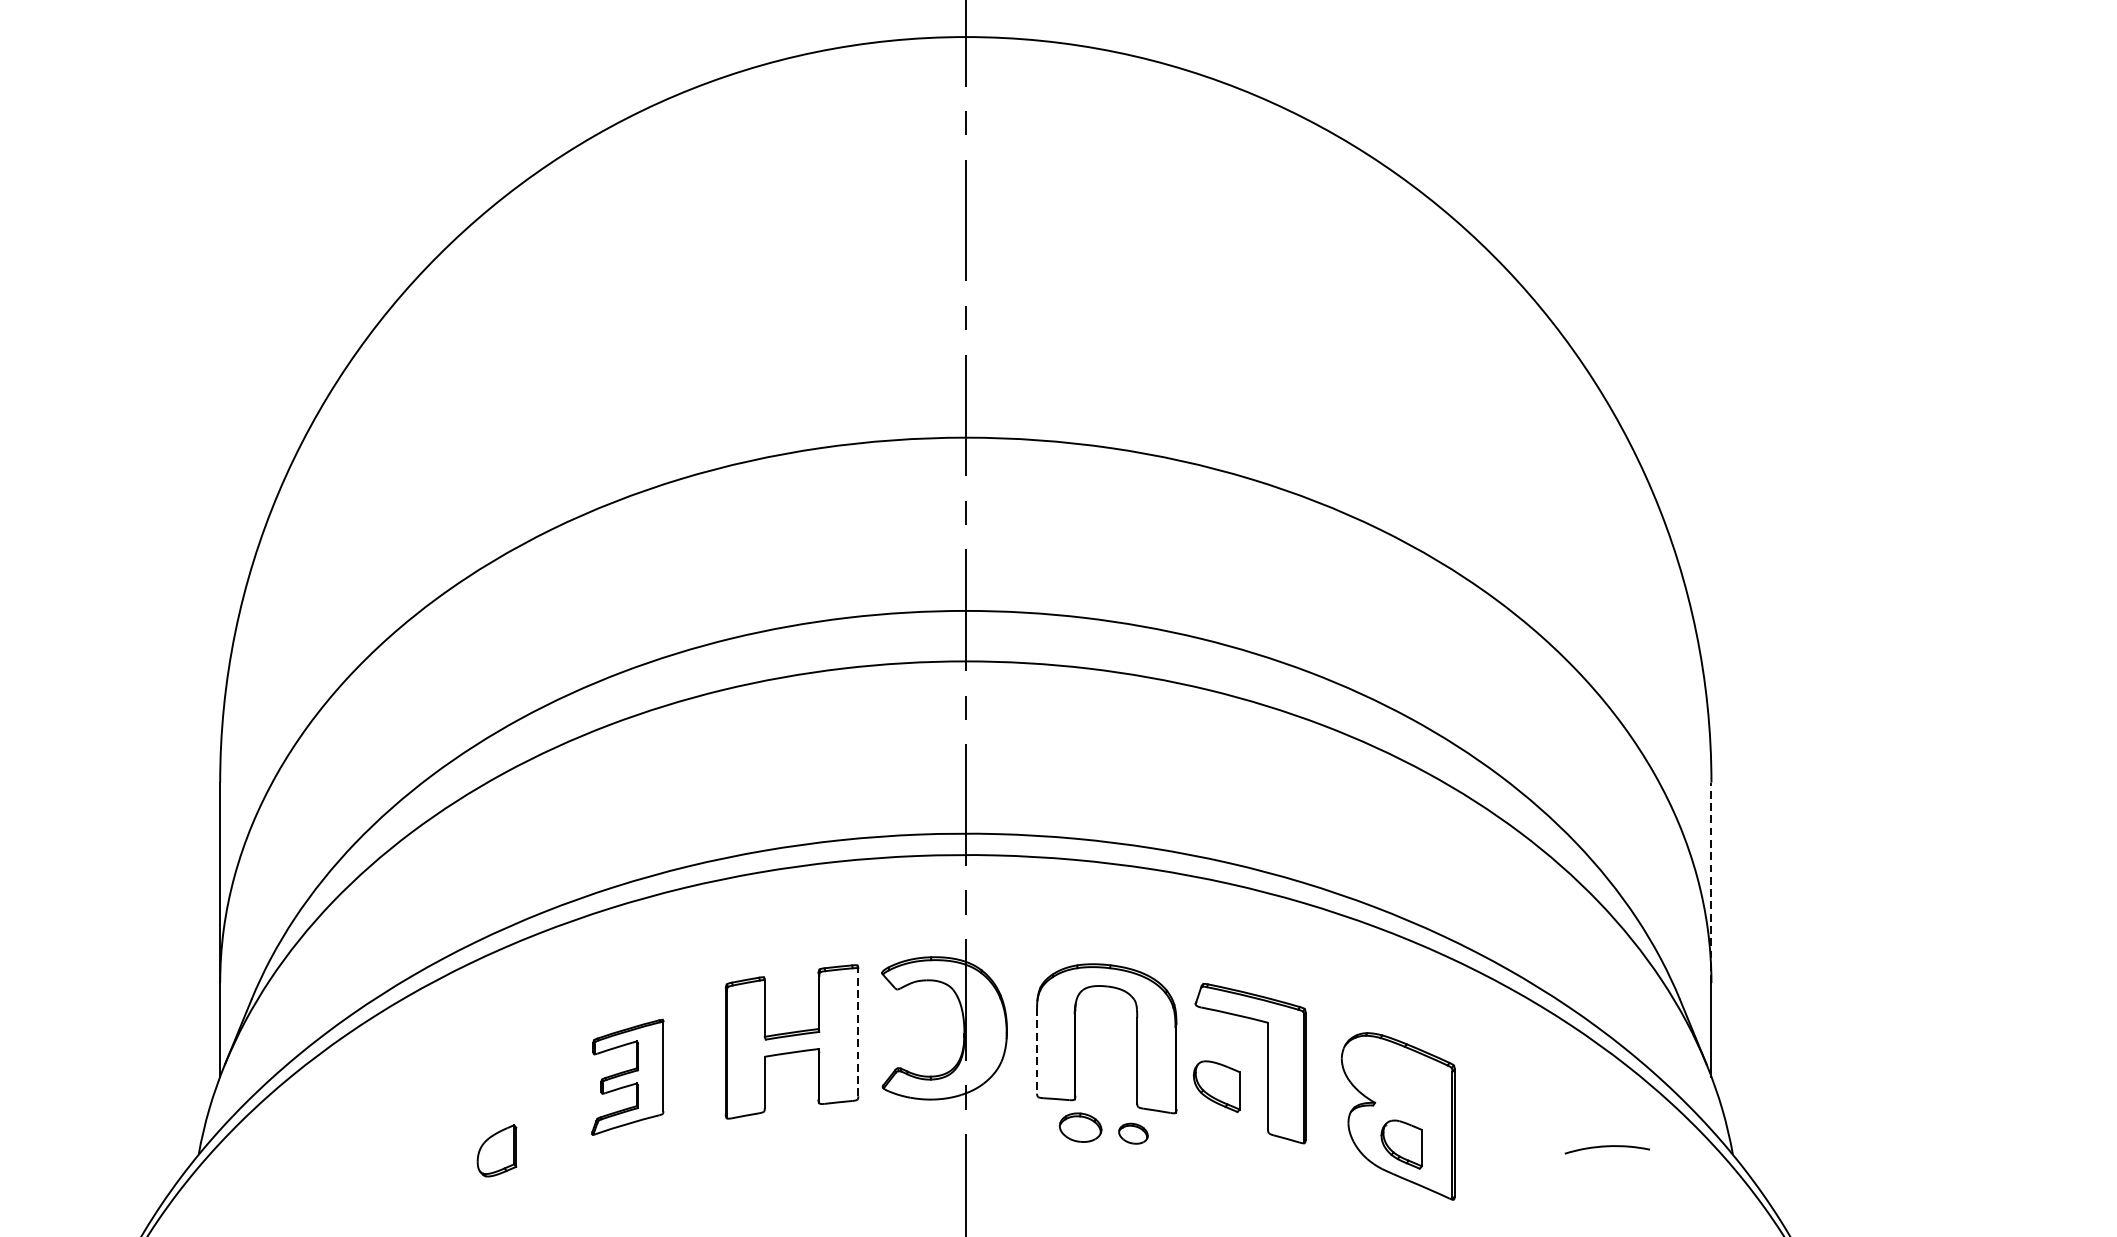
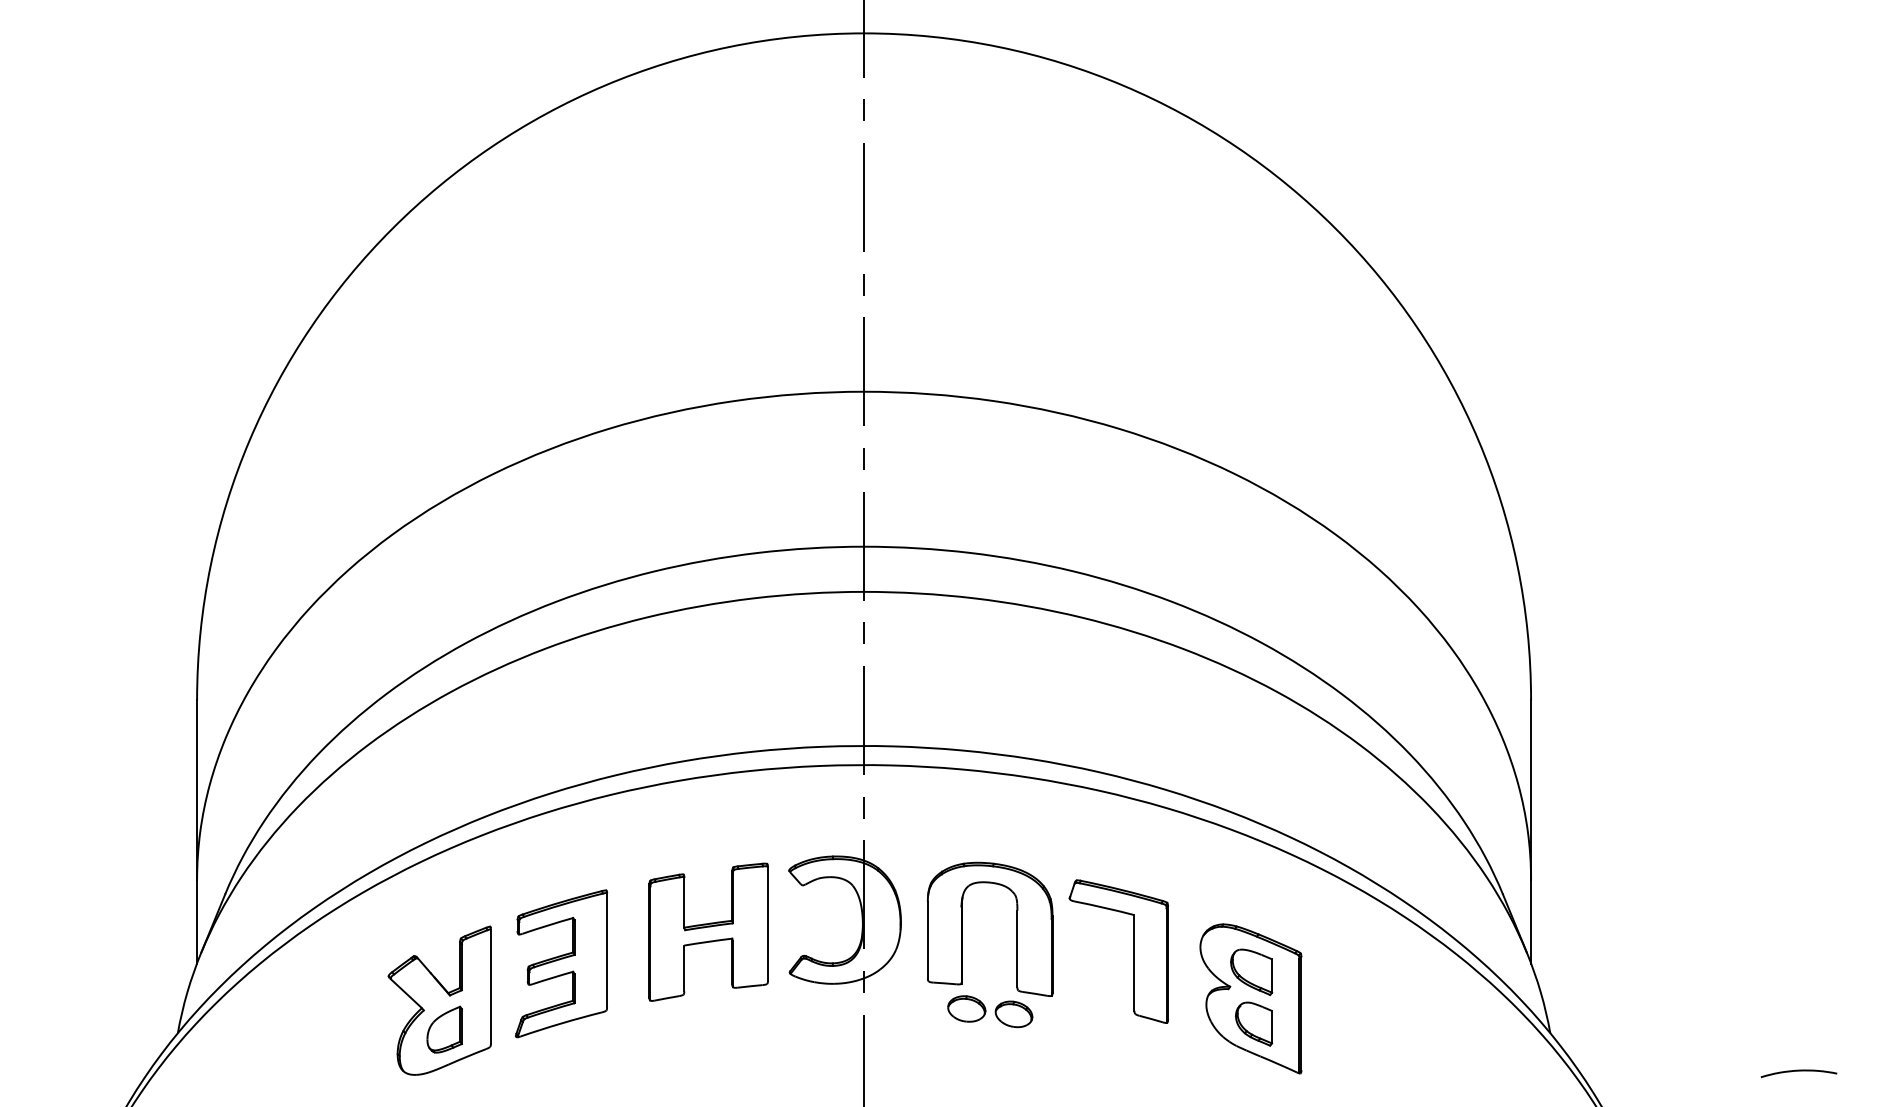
line: (1711, 883) -> (1531, 790), dashed -> solid
line: (857, 1032) -> (767, 923), dashed -> solid
line: (1036, 1051) -> (927, 940), dashed -> solid
part: (627, 1076) -> (561, 963), size x1.43
part: (1216, 1085) -> (1251, 971), moved
part: (491, 1118) -> (439, 1000), added
part: (1132, 1133) -> (1013, 1014), size x1.43
curve: (1606, 1147) -> (1798, 1071), moved

